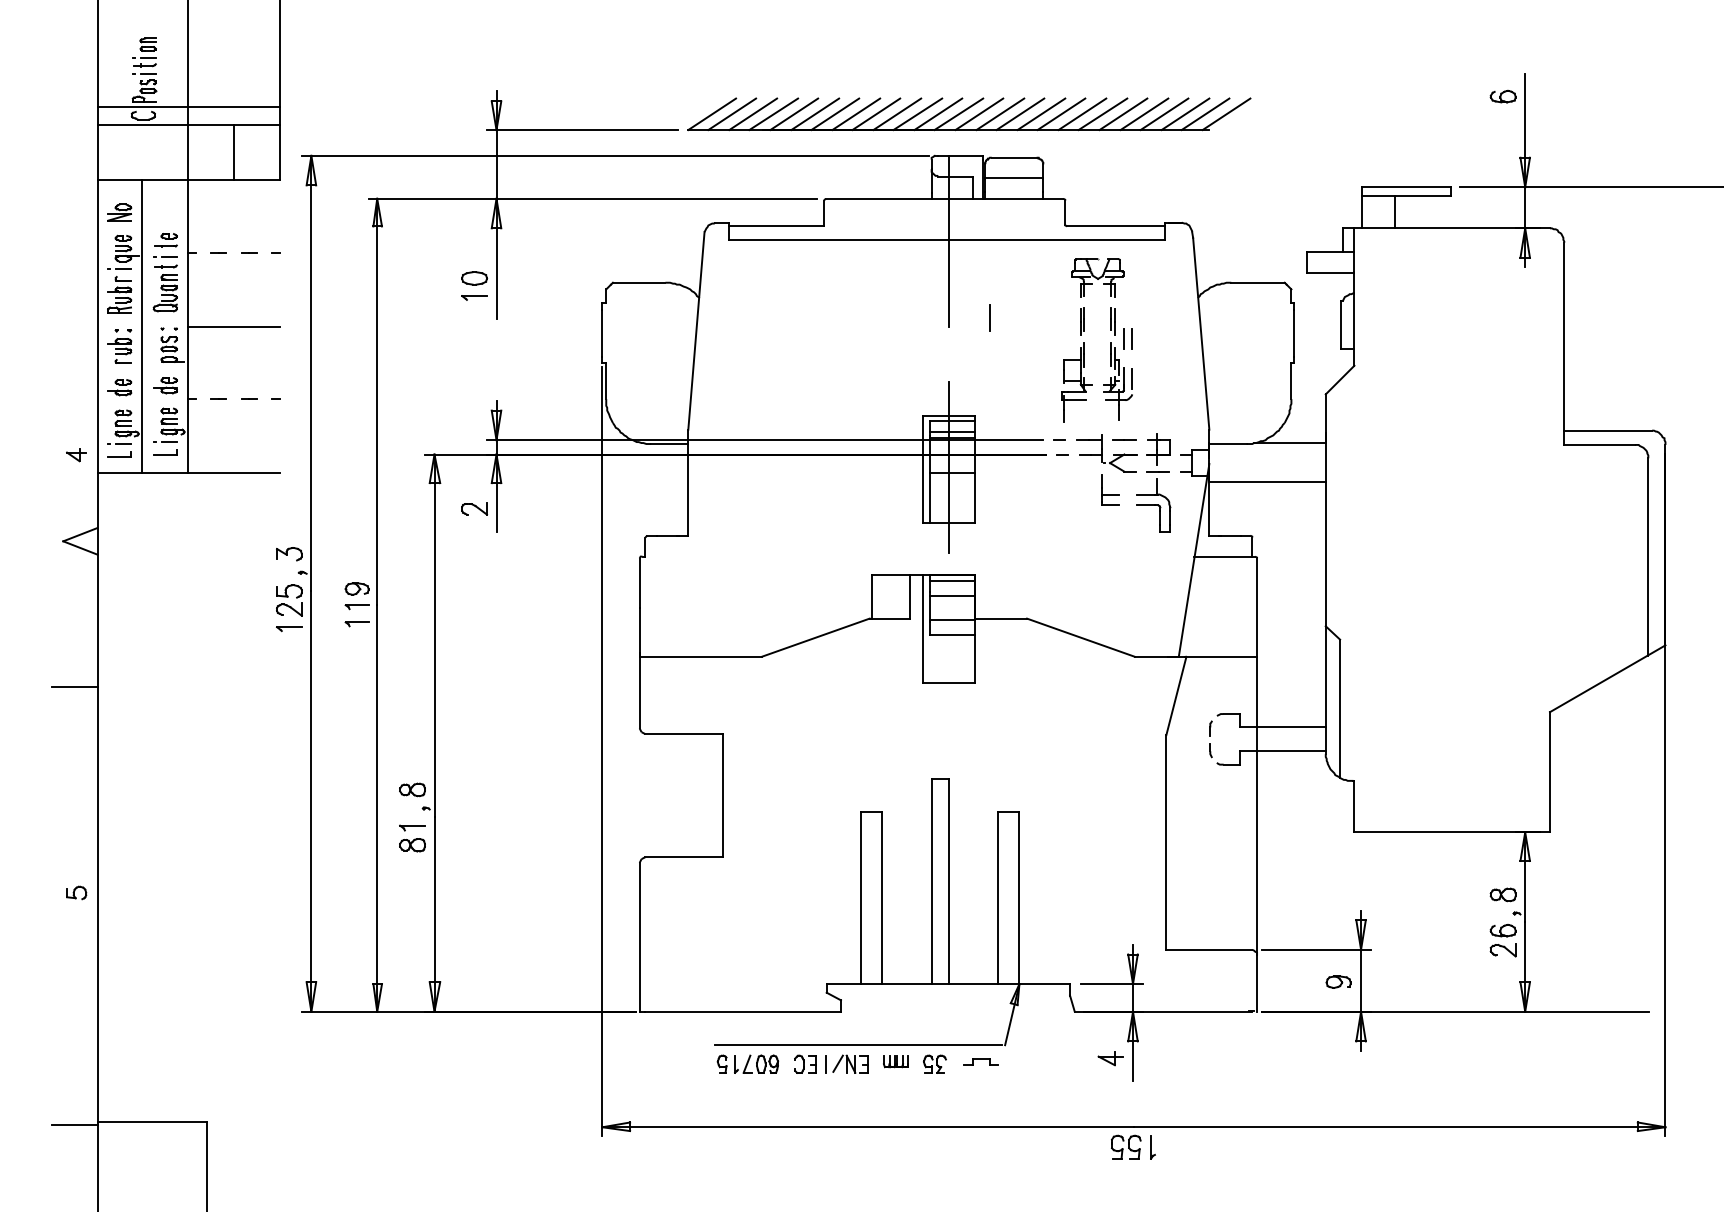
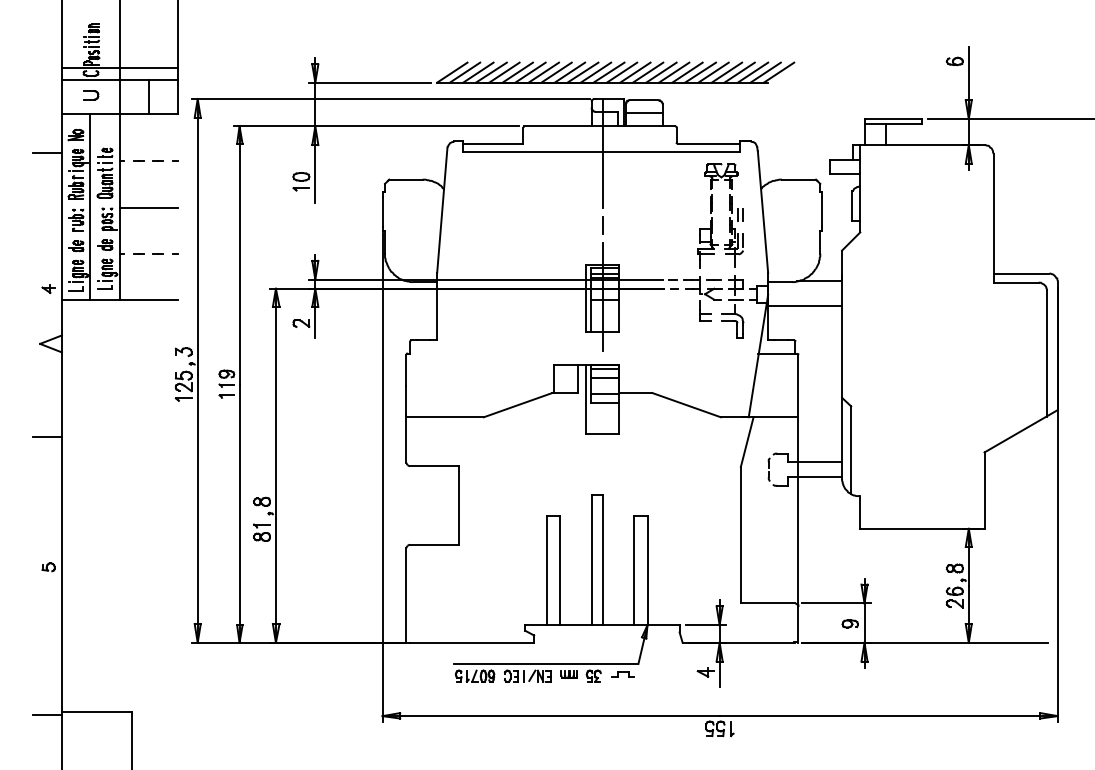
part: (144, 150) -> (91, 95), added
line: (73, 239) -> (46, 152), added
line: (989, 318) -> (602, 225), moved
part: (1083, 342) -> (712, 217), moved

